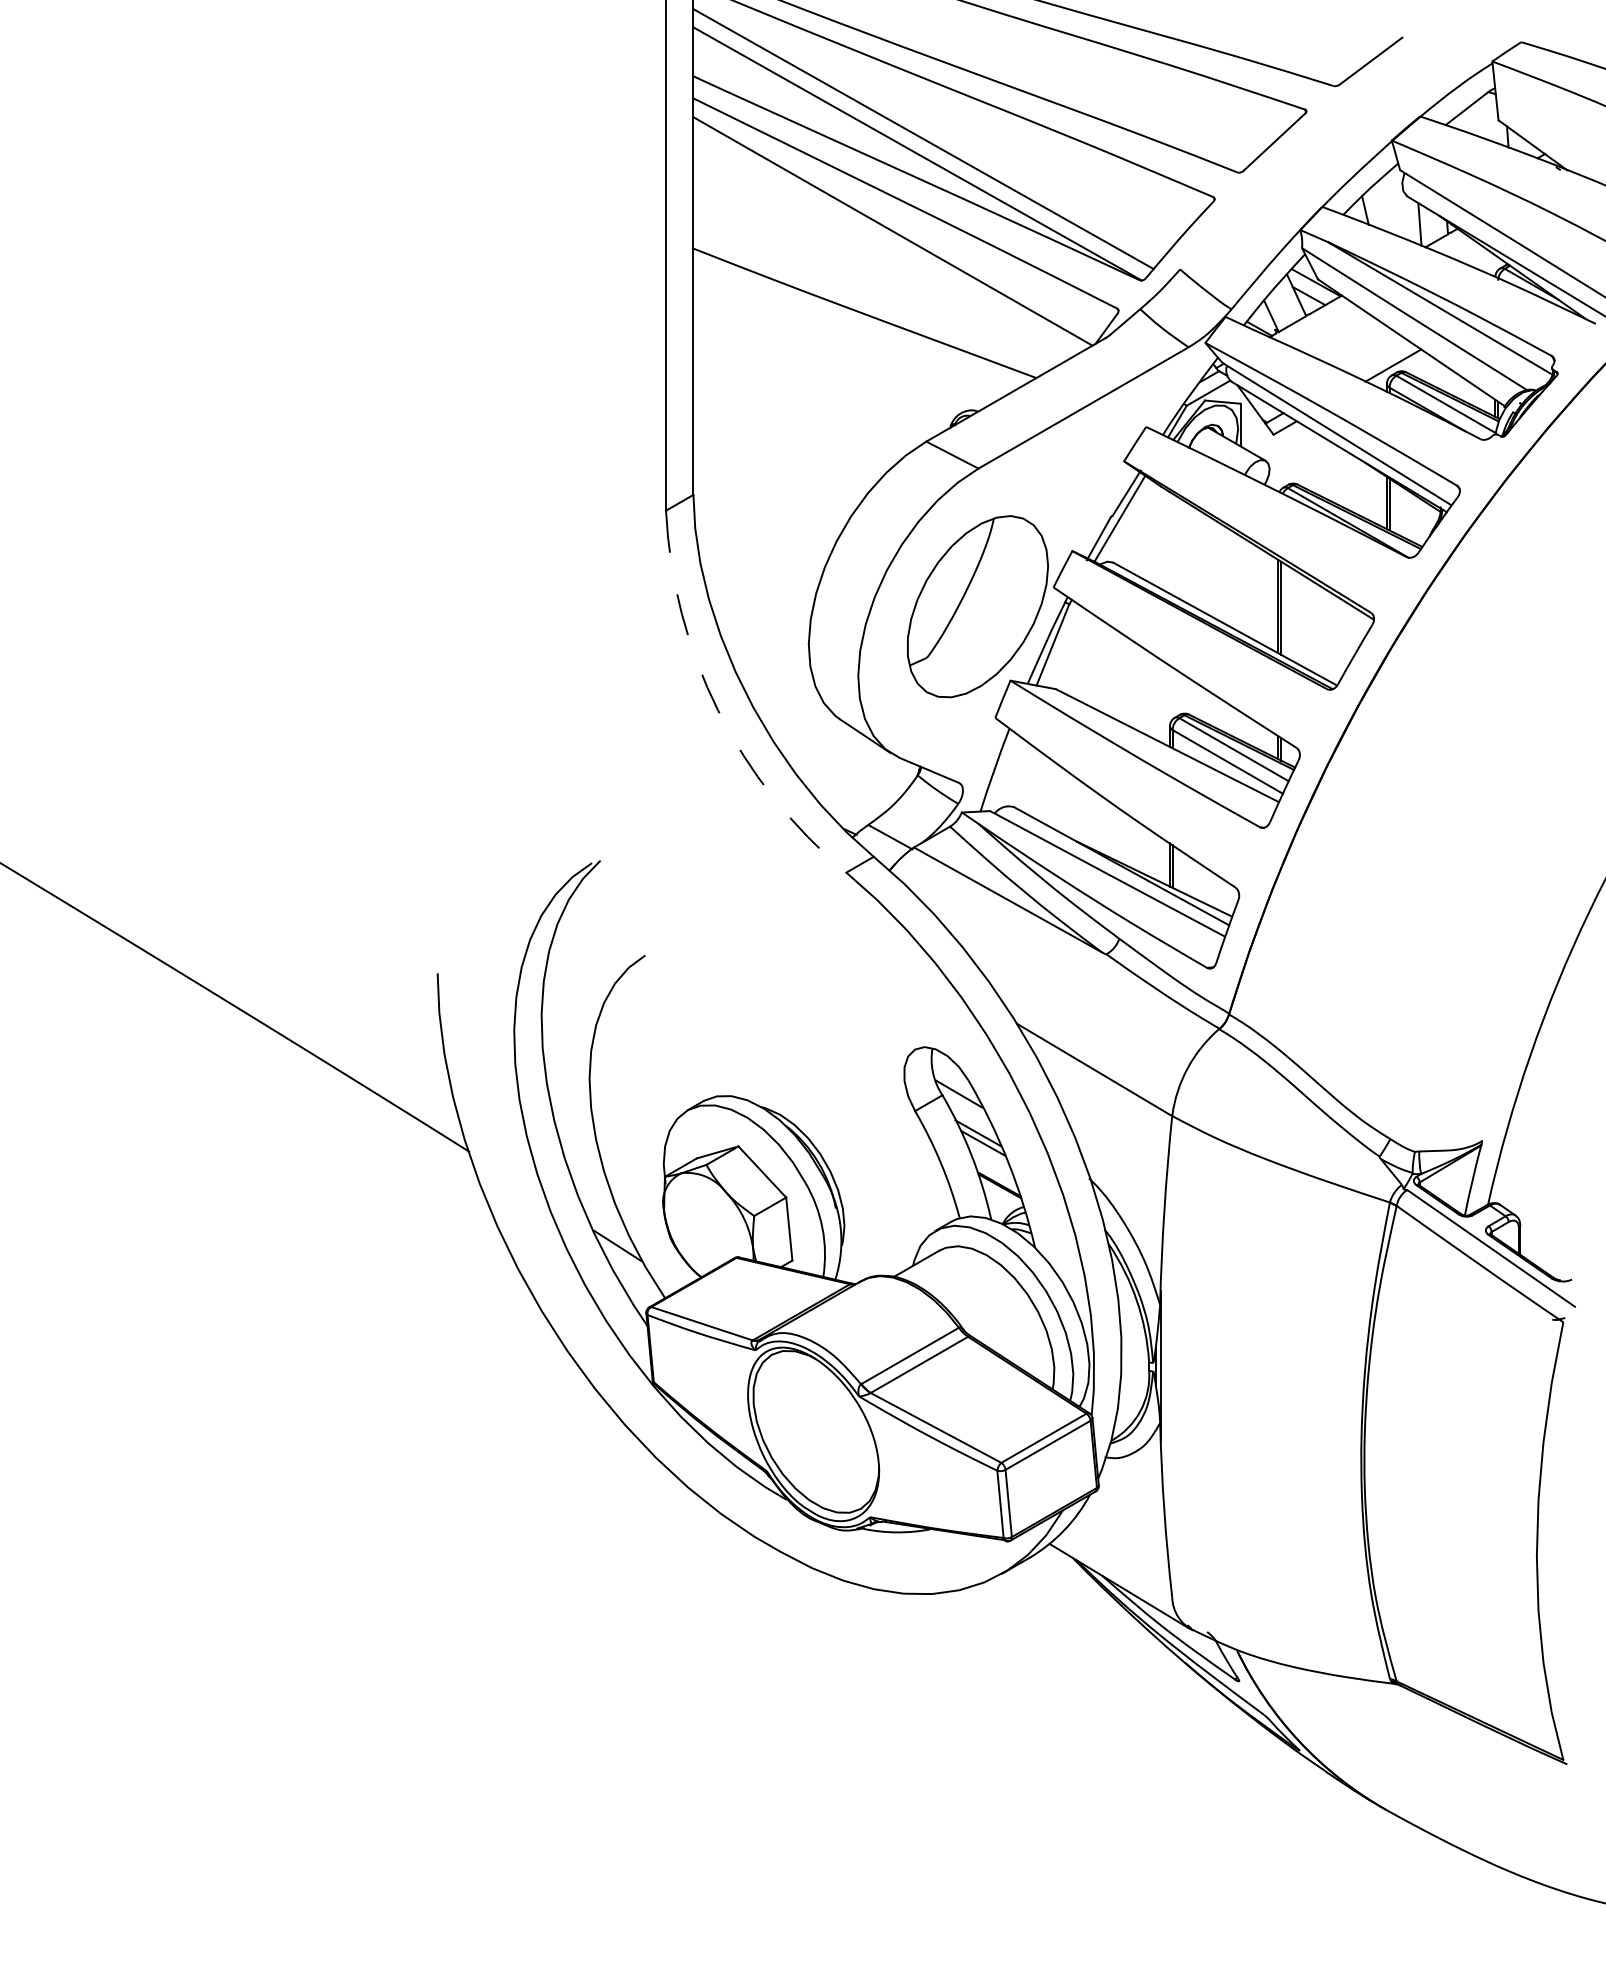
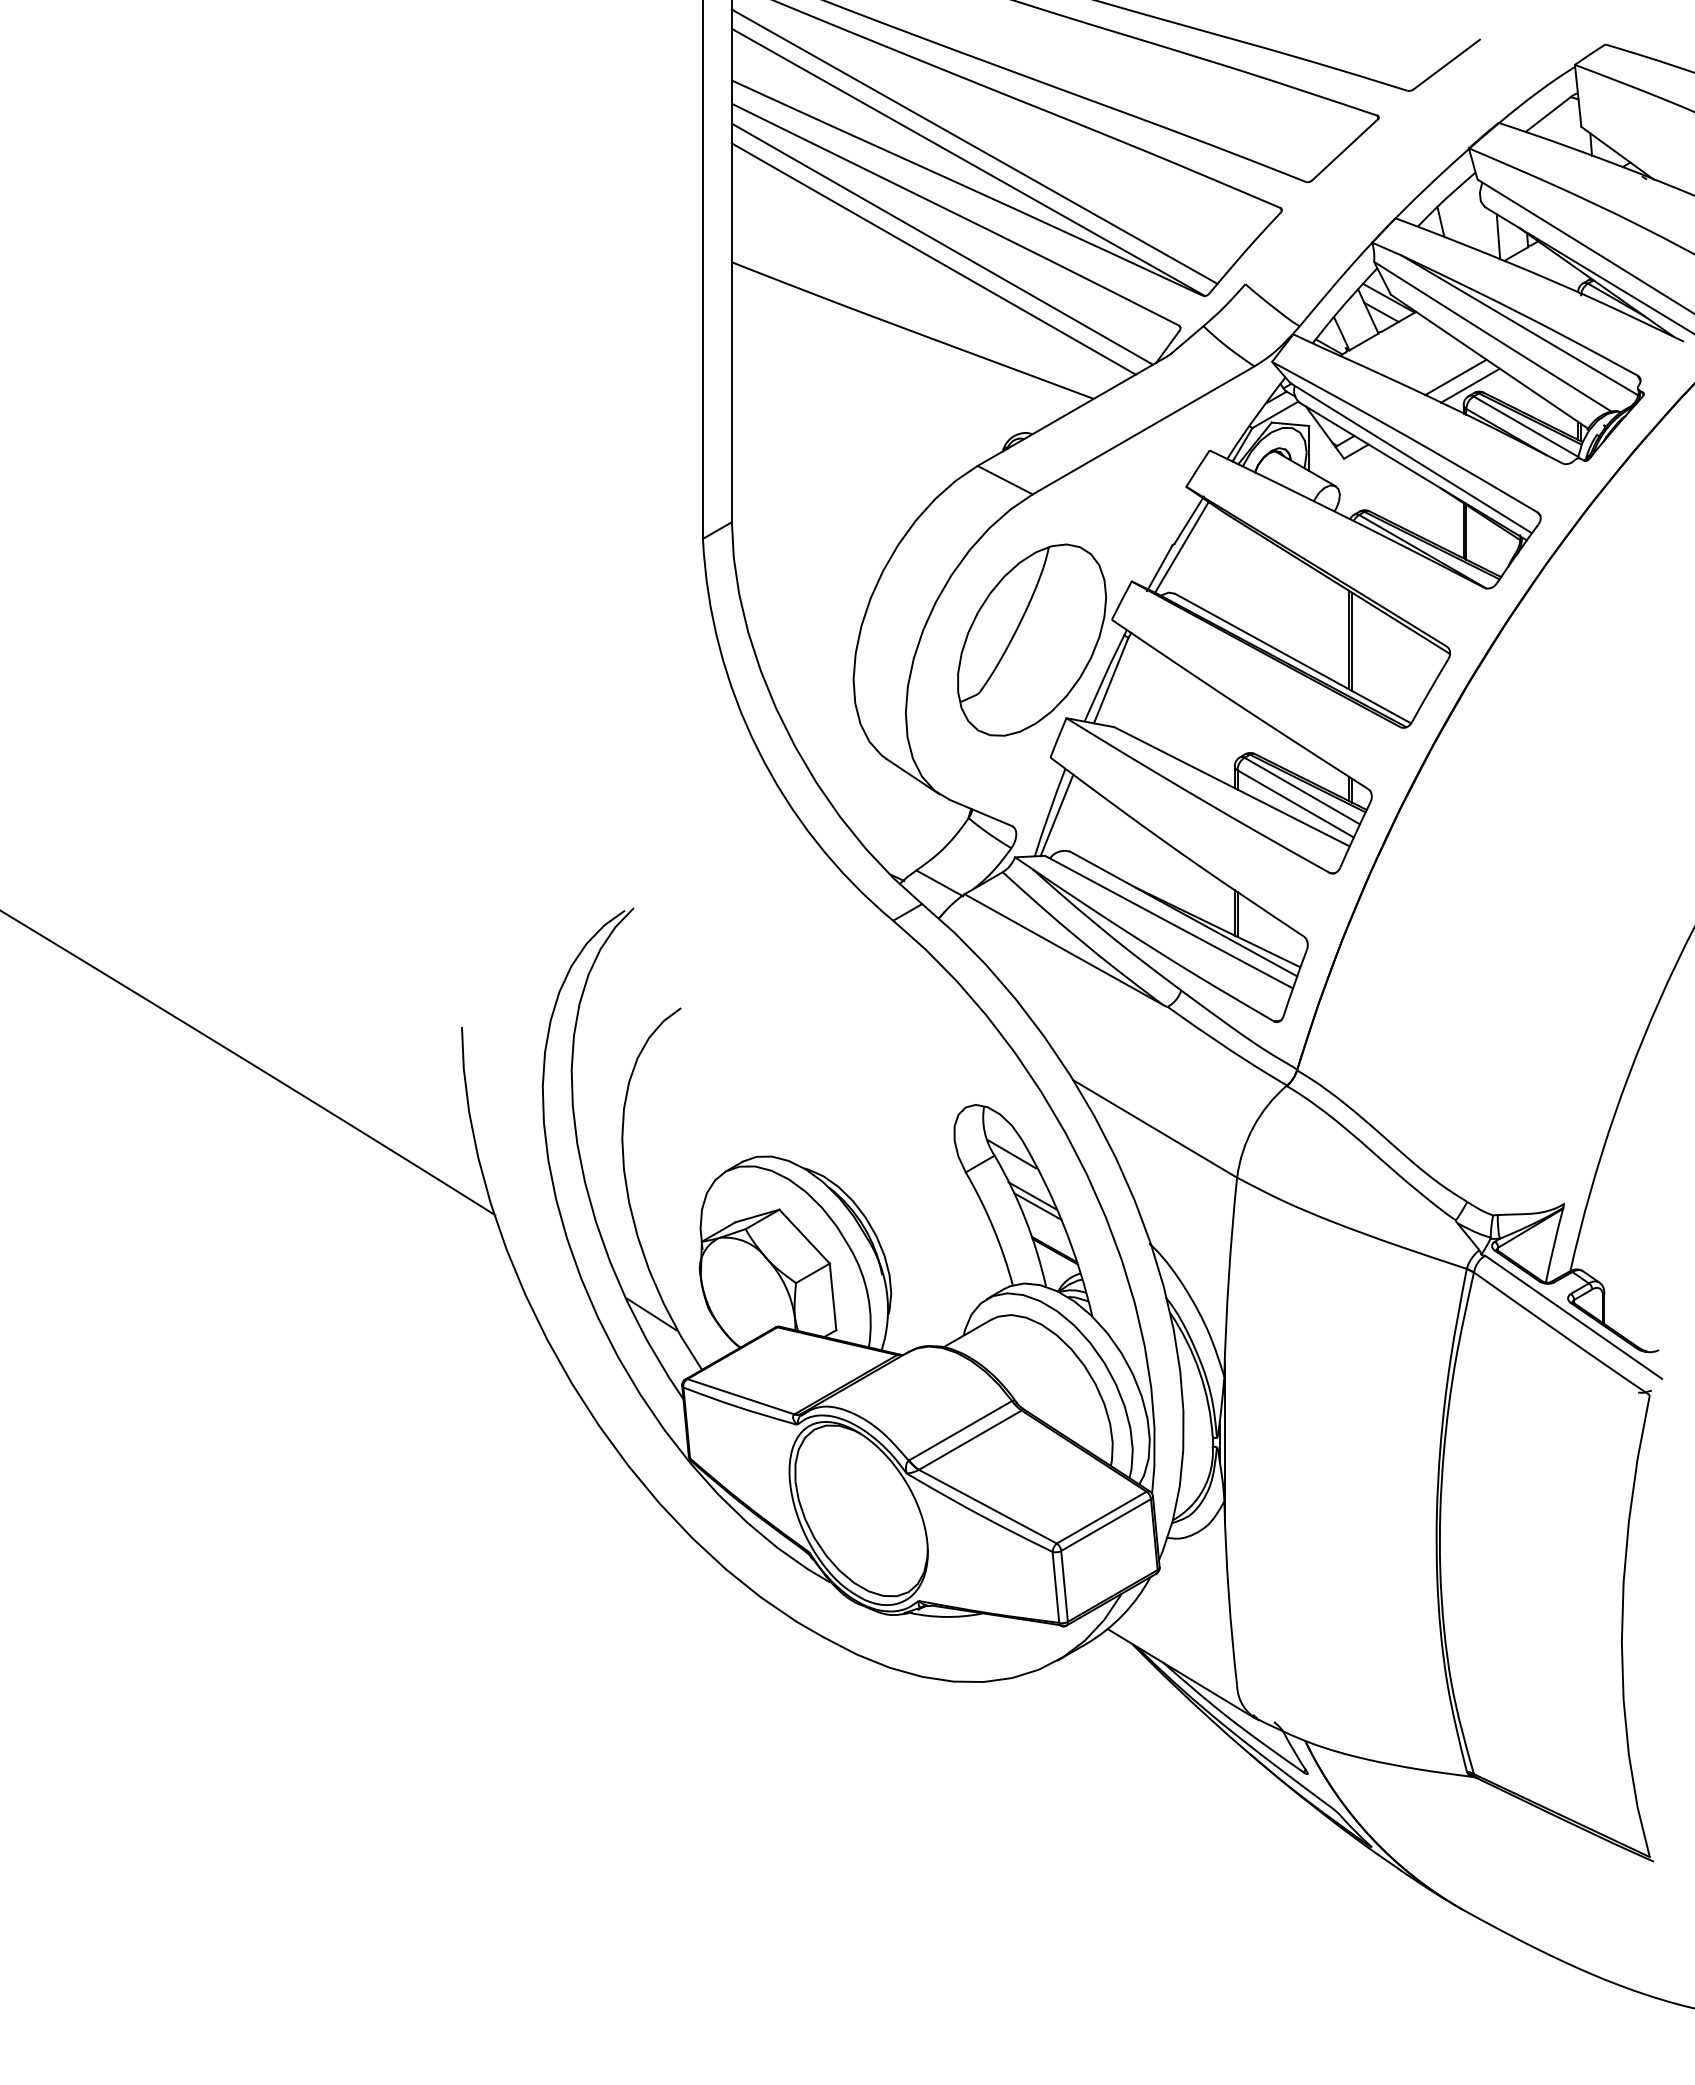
line: (884, 245) -> (933, 258), added
line: (1379, 357) -> (1455, 377), added
arc: (718, 710) -> (758, 749), dashed -> solid
line: (1001, 772) -> (1056, 815), added

